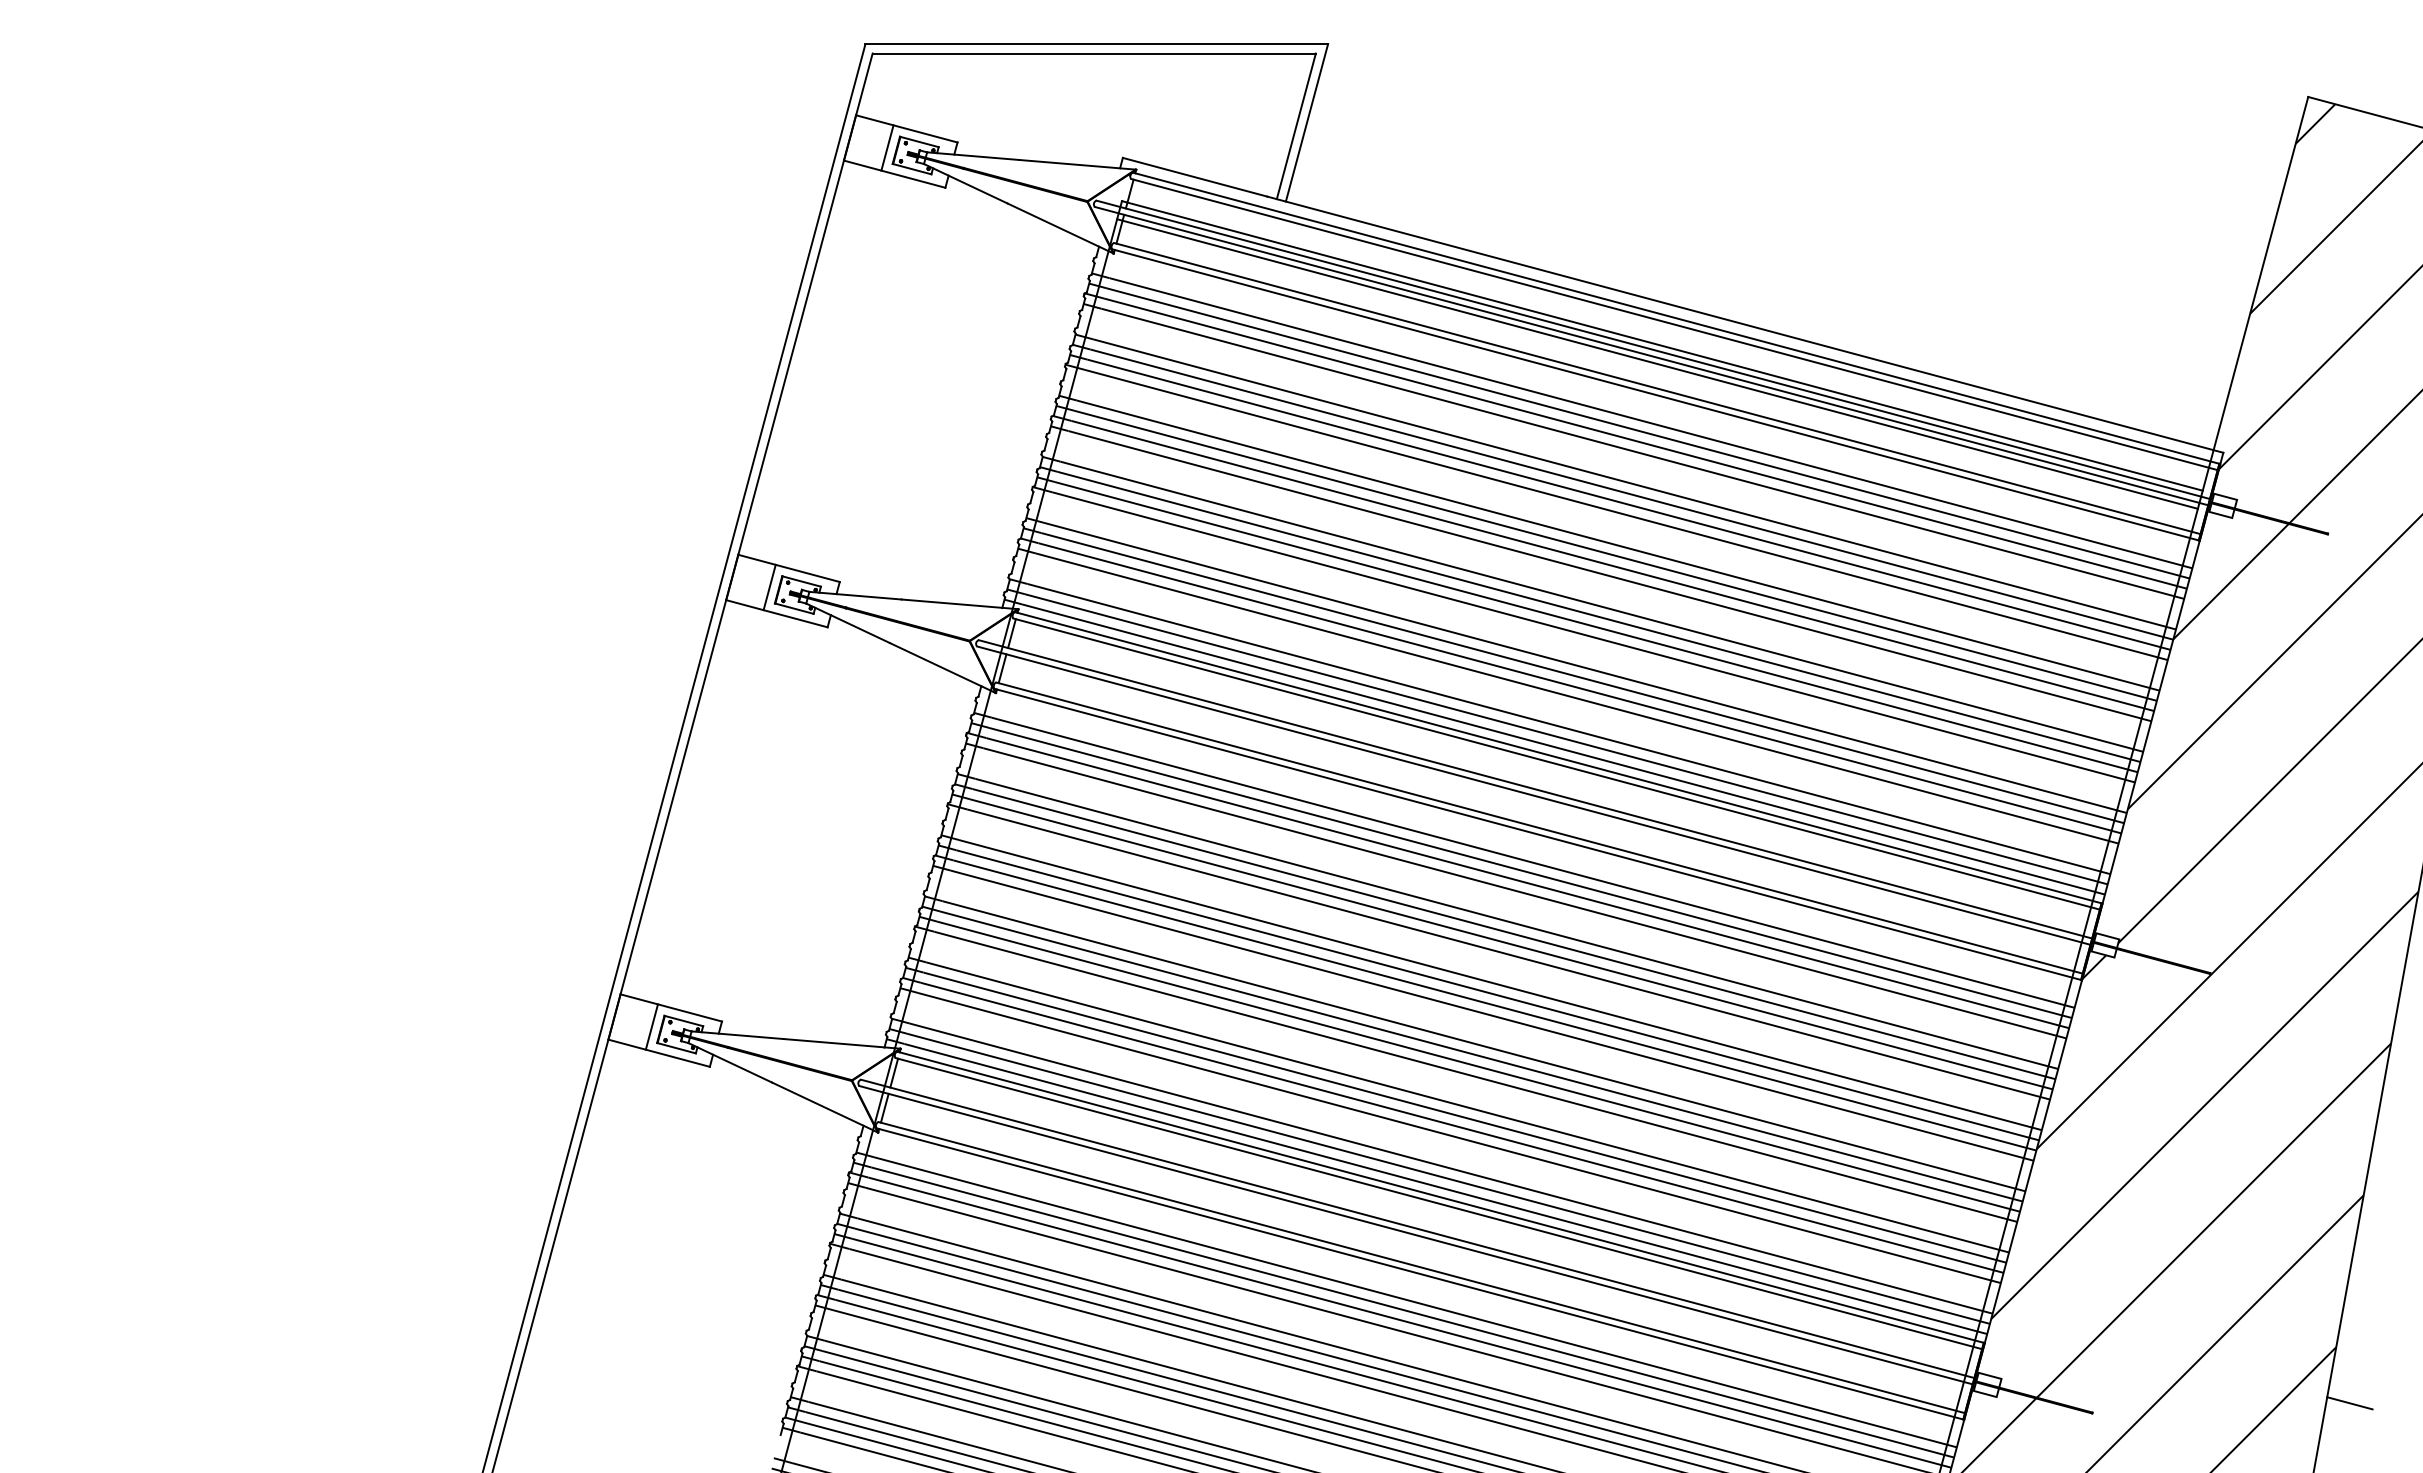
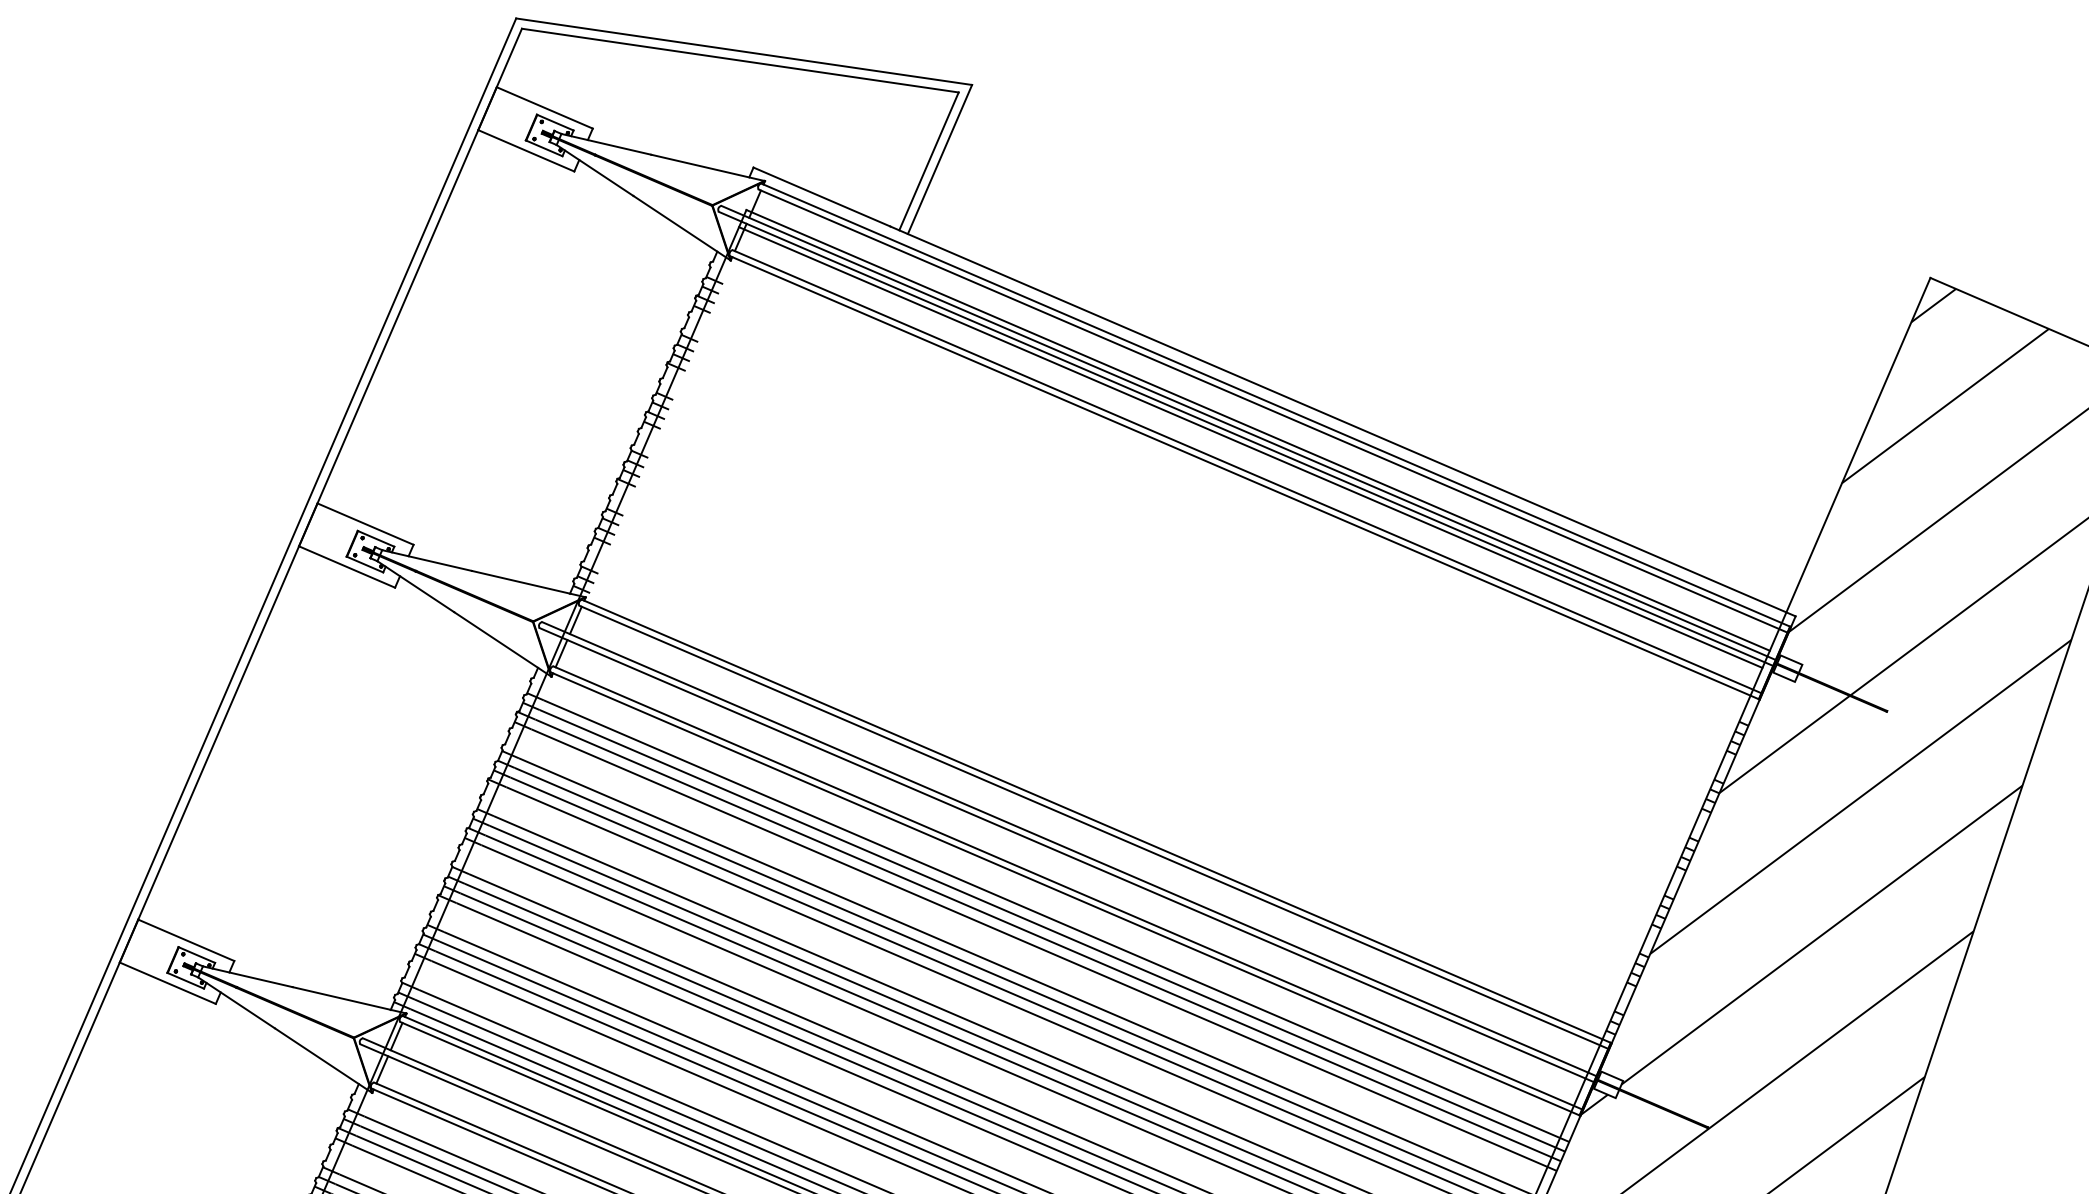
line: (887, 147) -> (523, 123), removed
hatch: (1602, 584) -> (1164, 656), removed
line: (769, 587) -> (343, 540), removed
line: (651, 1026) -> (164, 955), removed

